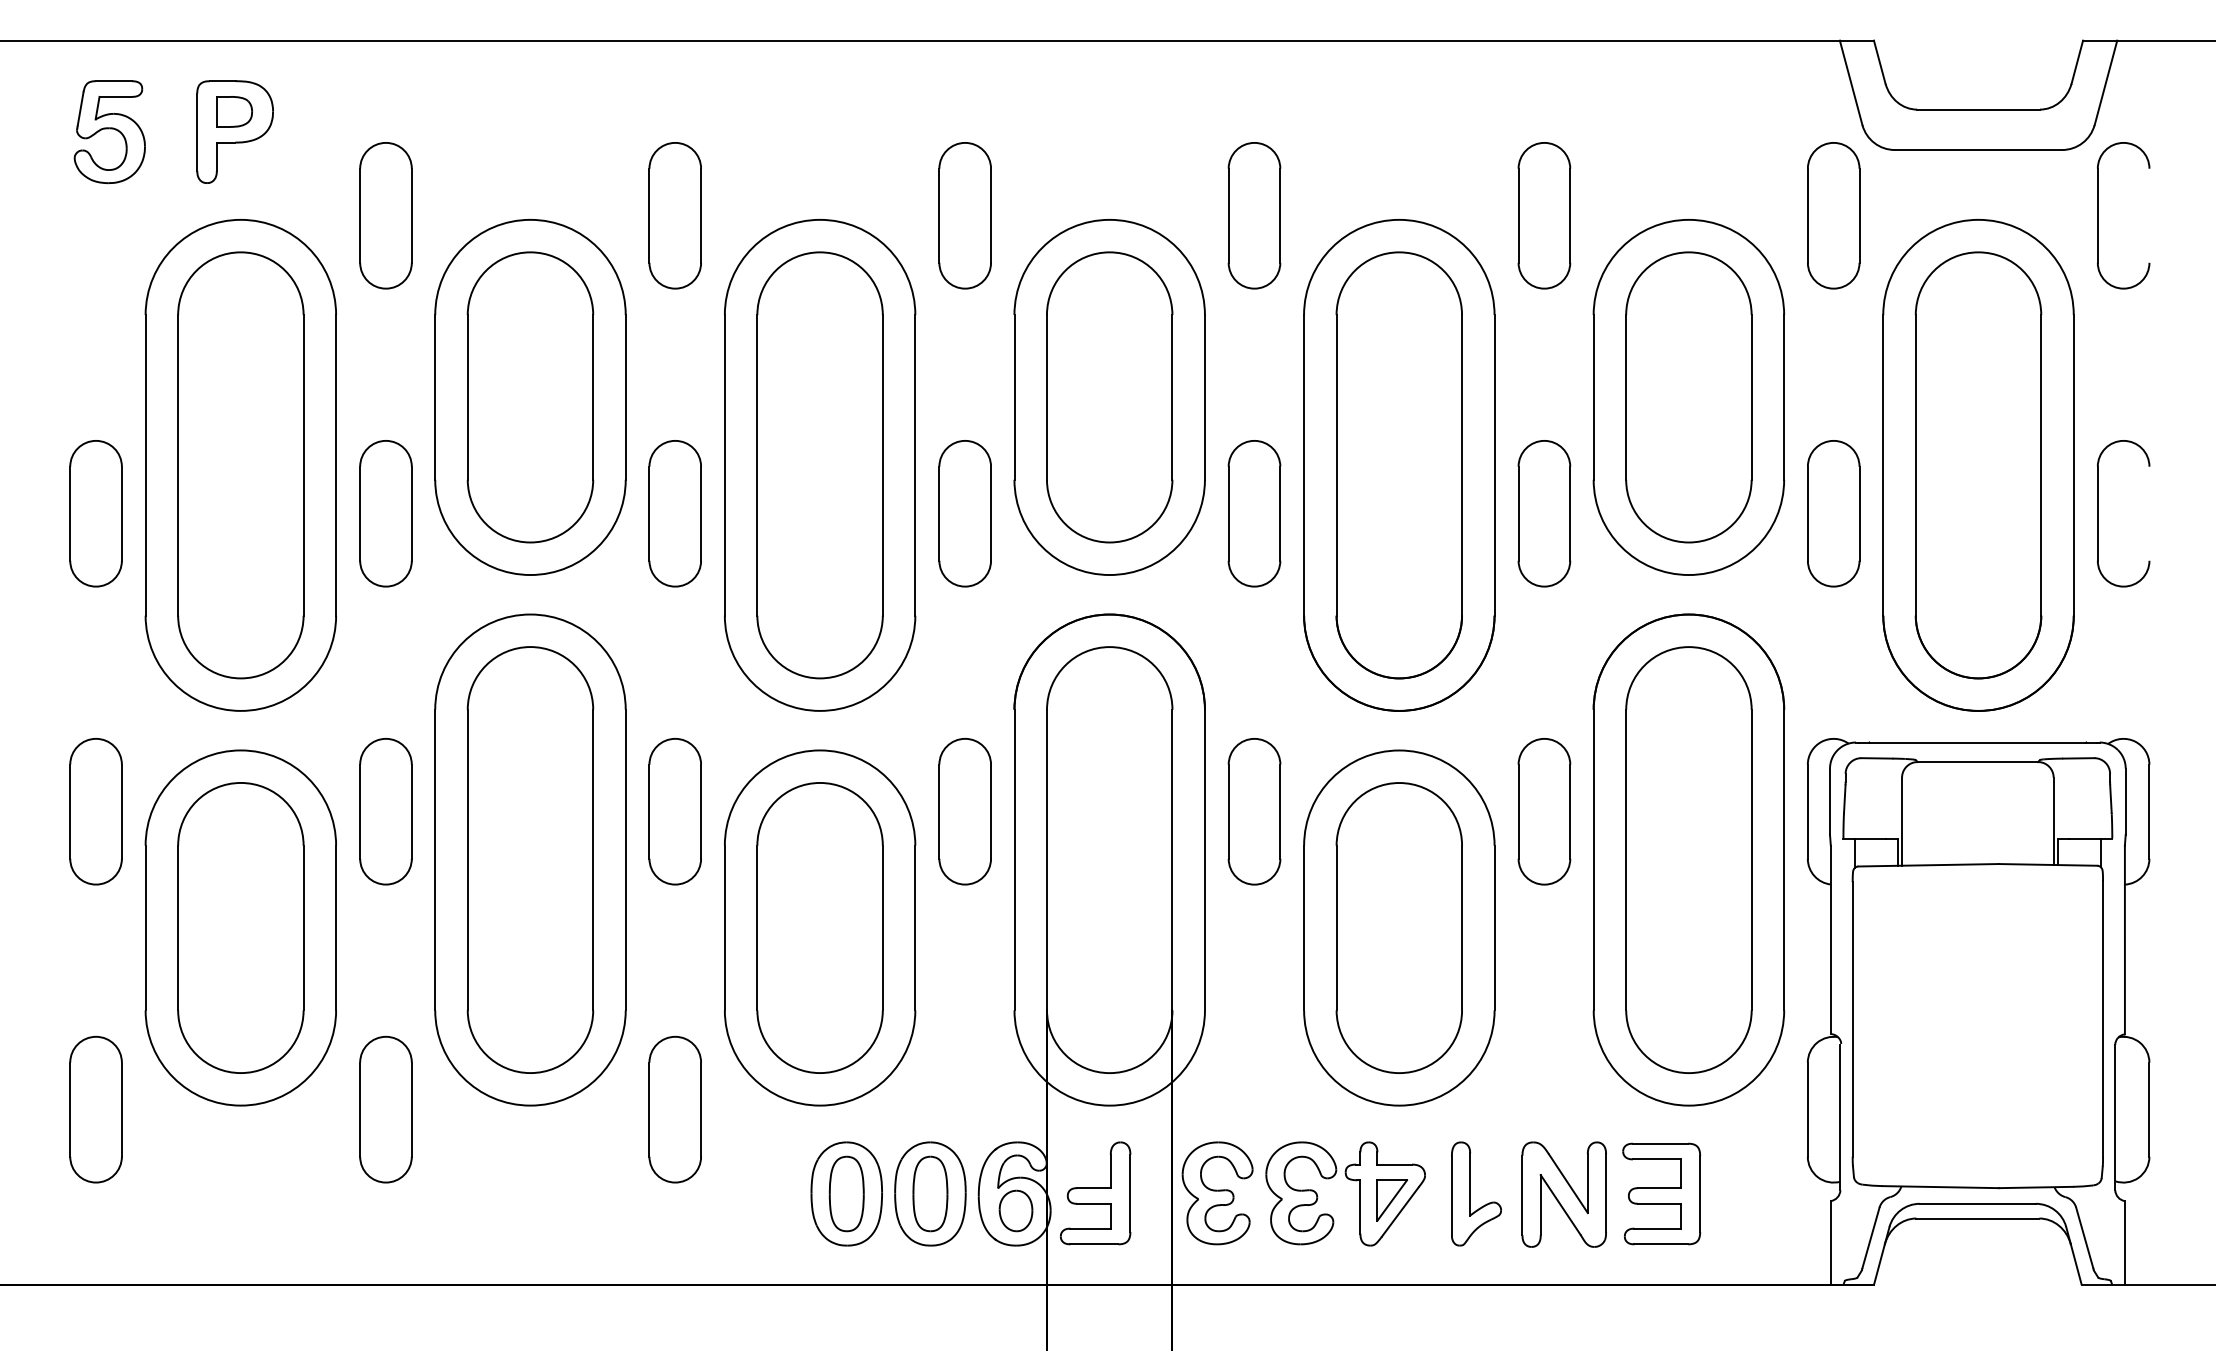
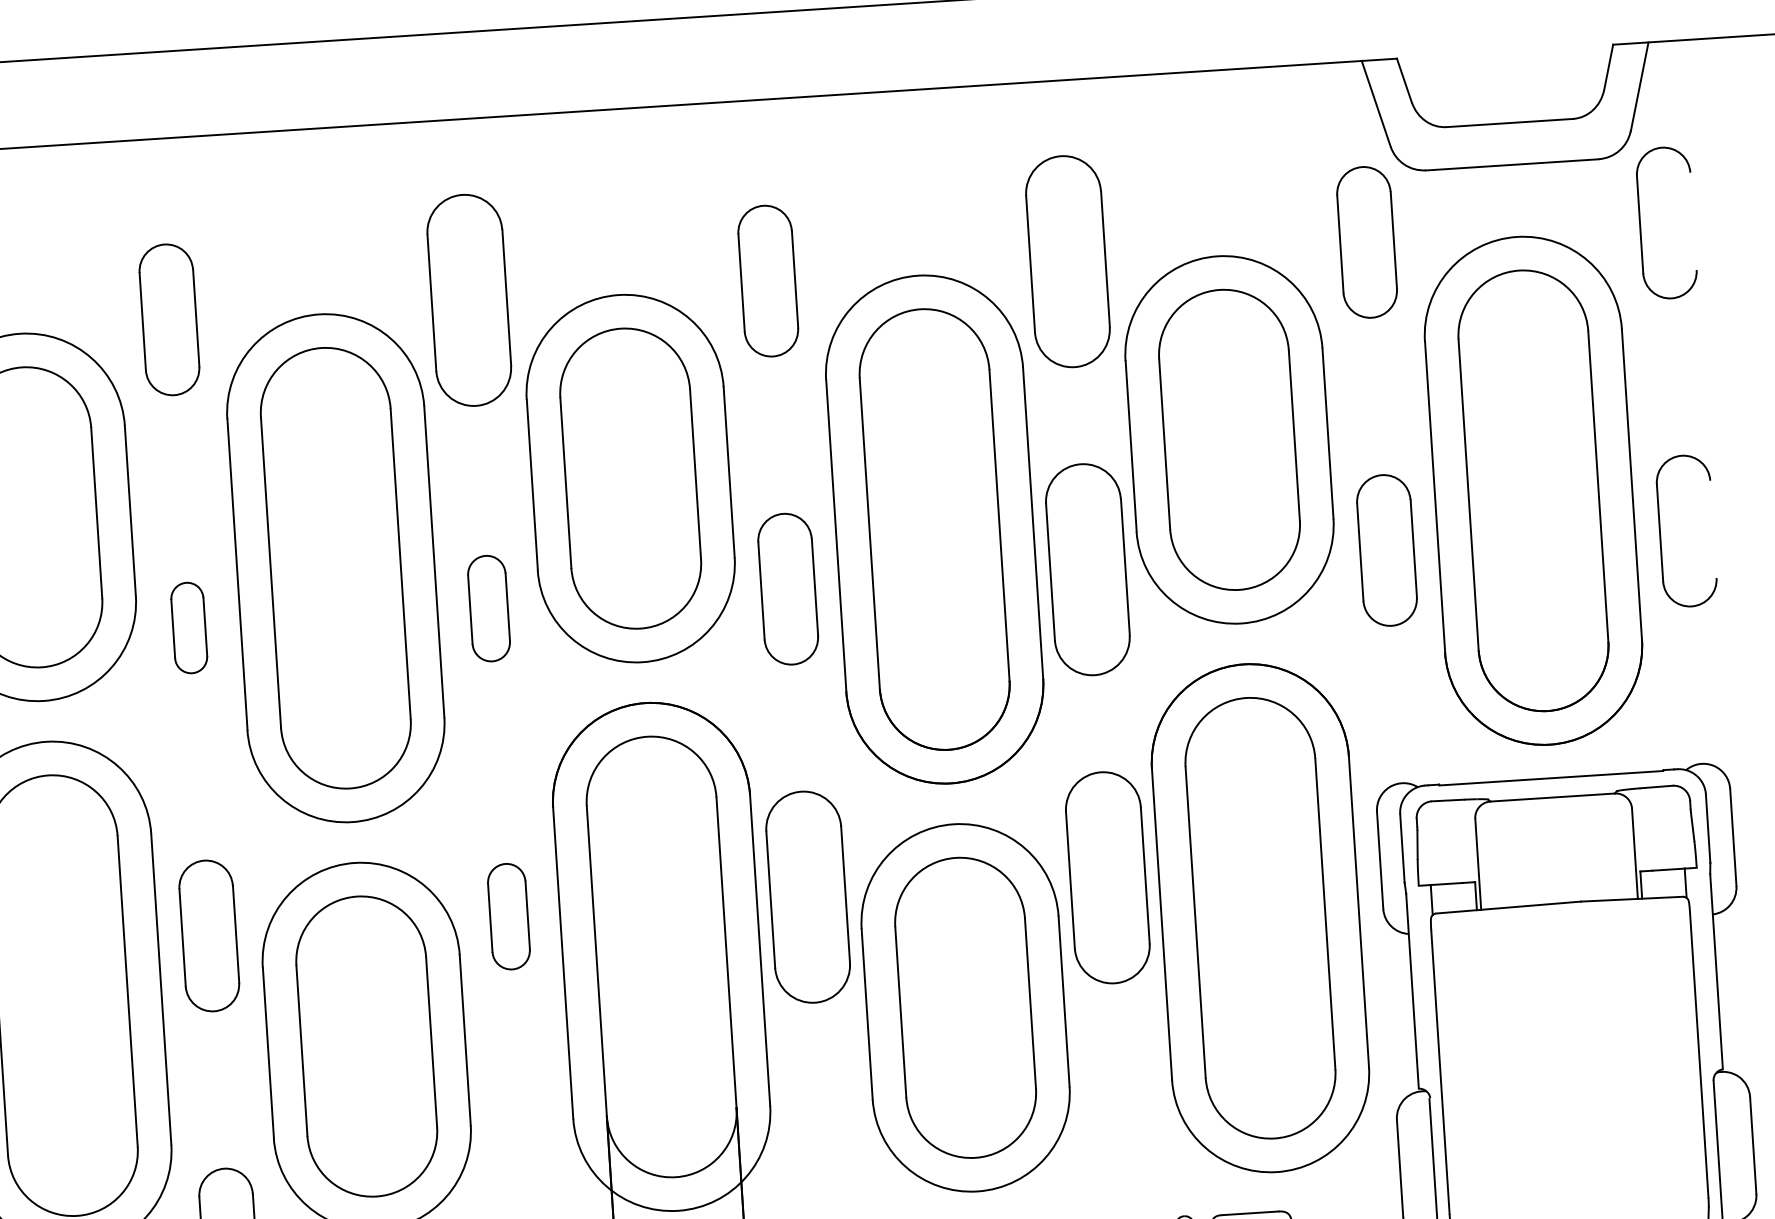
part: (964, 215) -> (468, 300), size x1.4
part: (1544, 215) -> (1068, 261), size x1.4
part: (674, 513) -> (188, 627), size x0.6
part: (964, 513) -> (488, 608), size x0.7
part: (1544, 513) -> (1087, 569), size x1.4
part: (964, 811) -> (508, 916), size x0.7
part: (1254, 811) -> (808, 897), size x1.4
part: (1544, 811) -> (1107, 877), size x1.4

